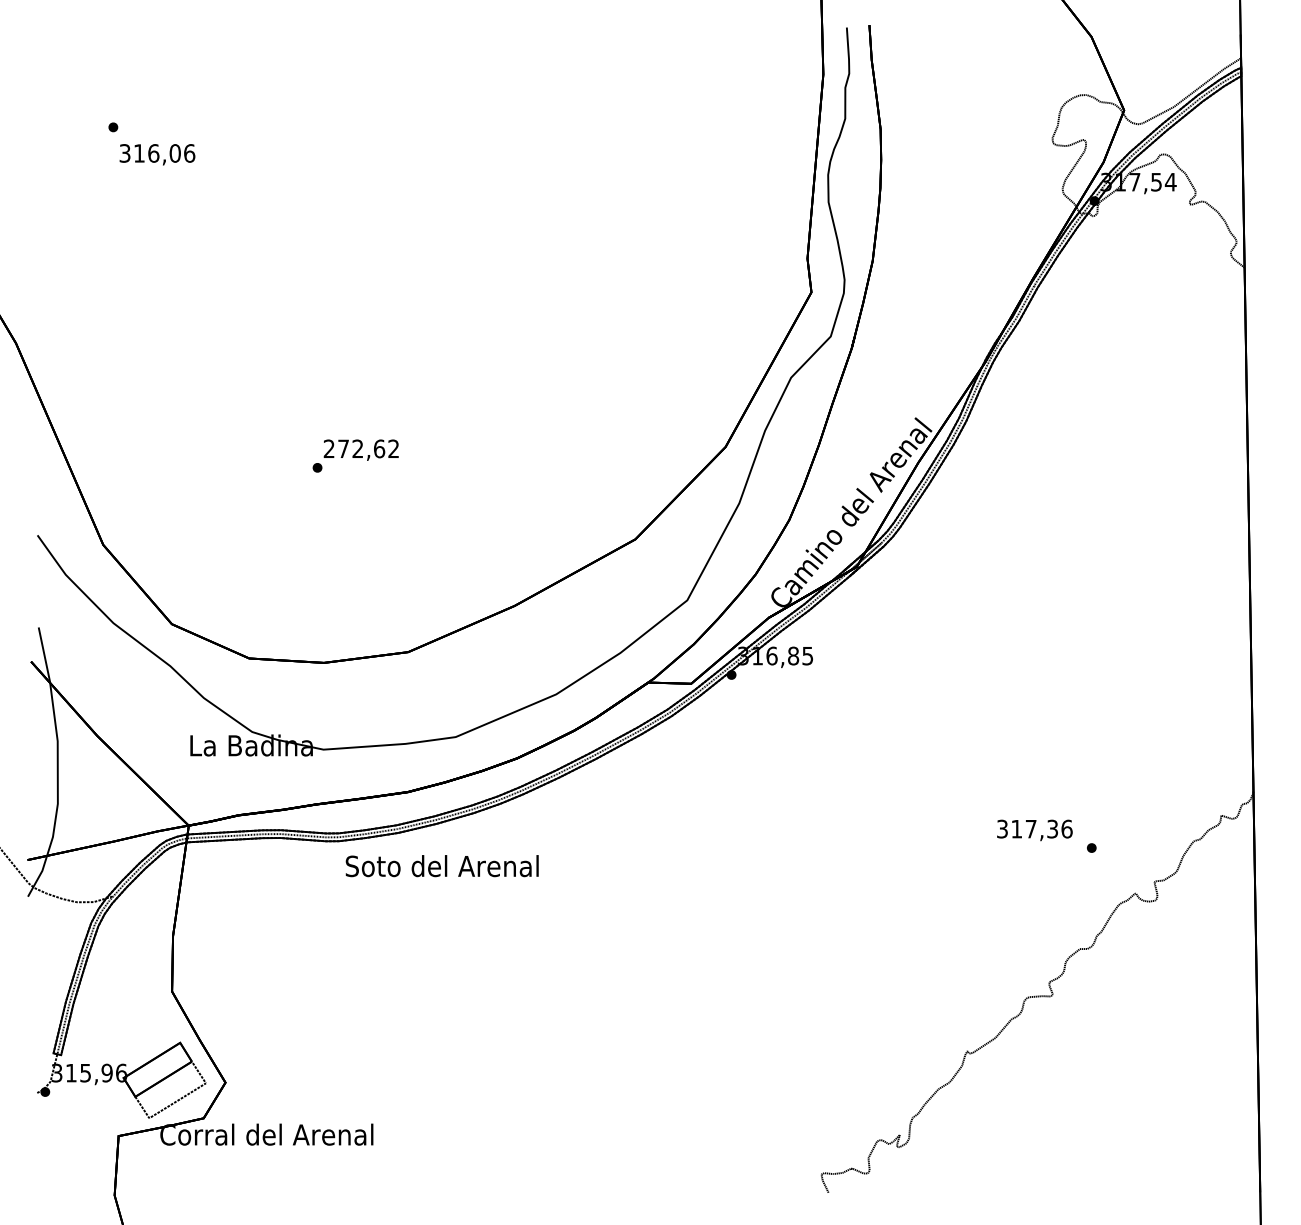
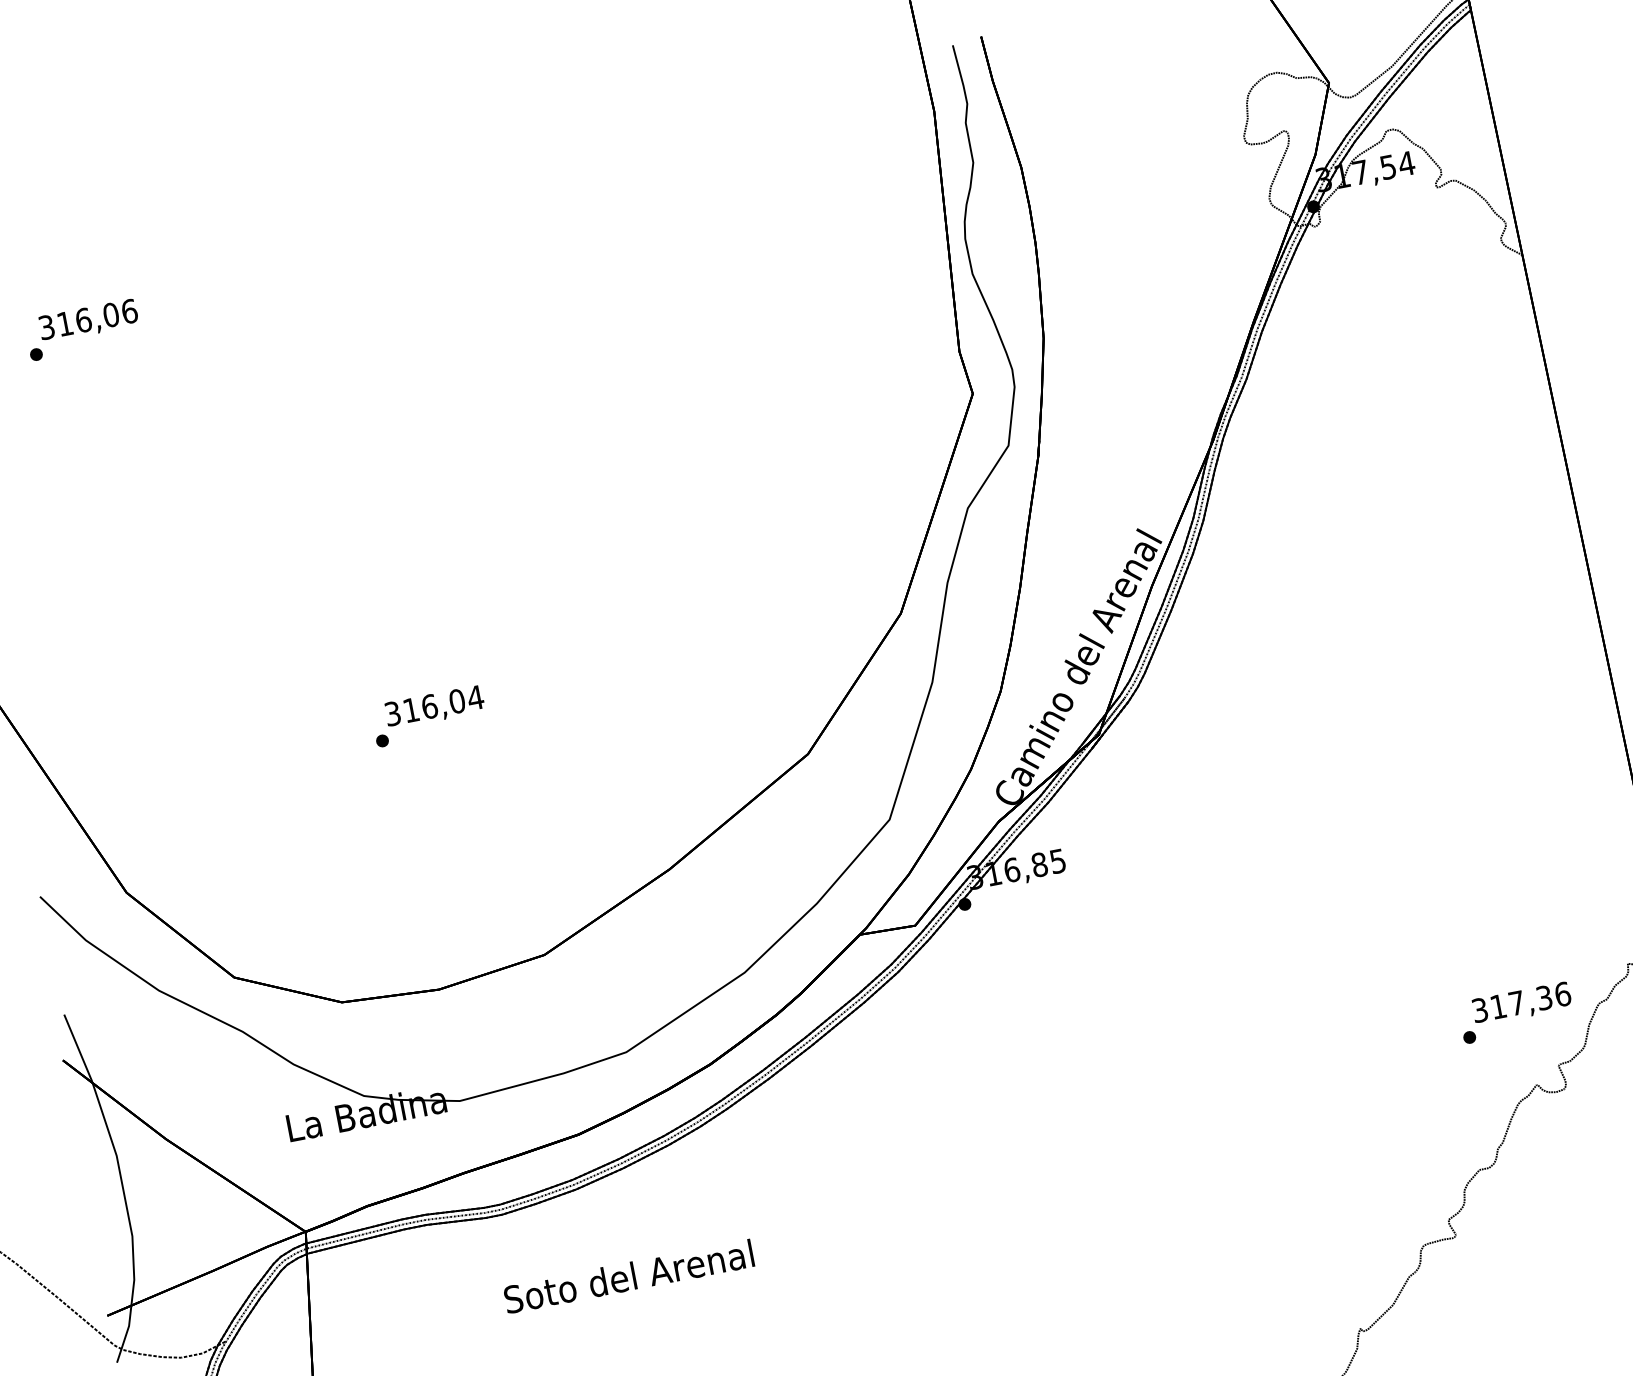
text: (157, 154) -> (88, 320), moved
text: (361, 448) -> (434, 705), 272,62 -> 316,04
text: (1034, 830) -> (1521, 1004), moved
text: (441, 866) -> (628, 1277), moved

